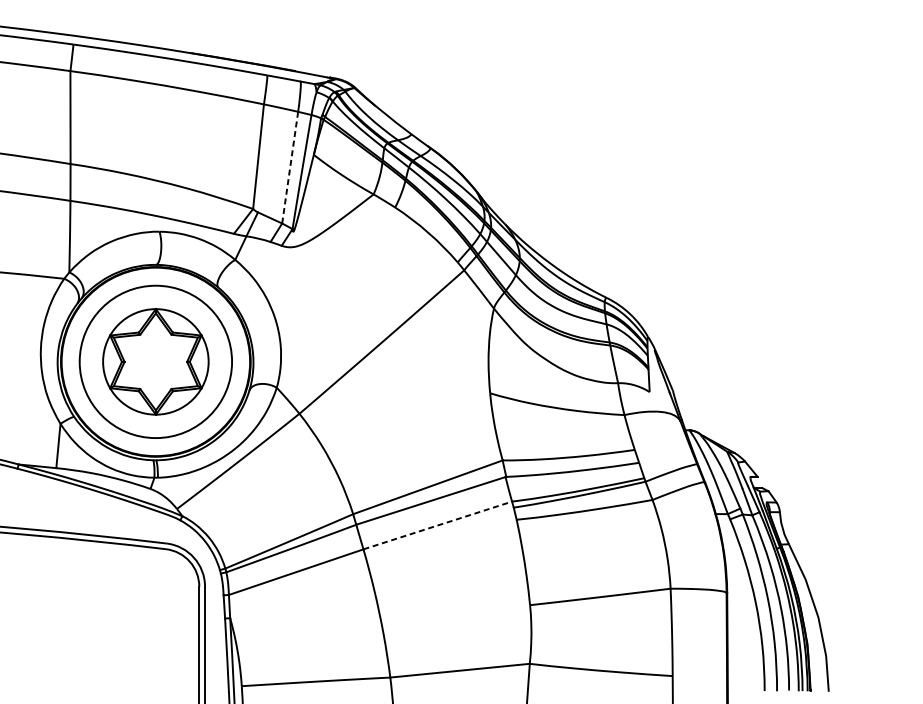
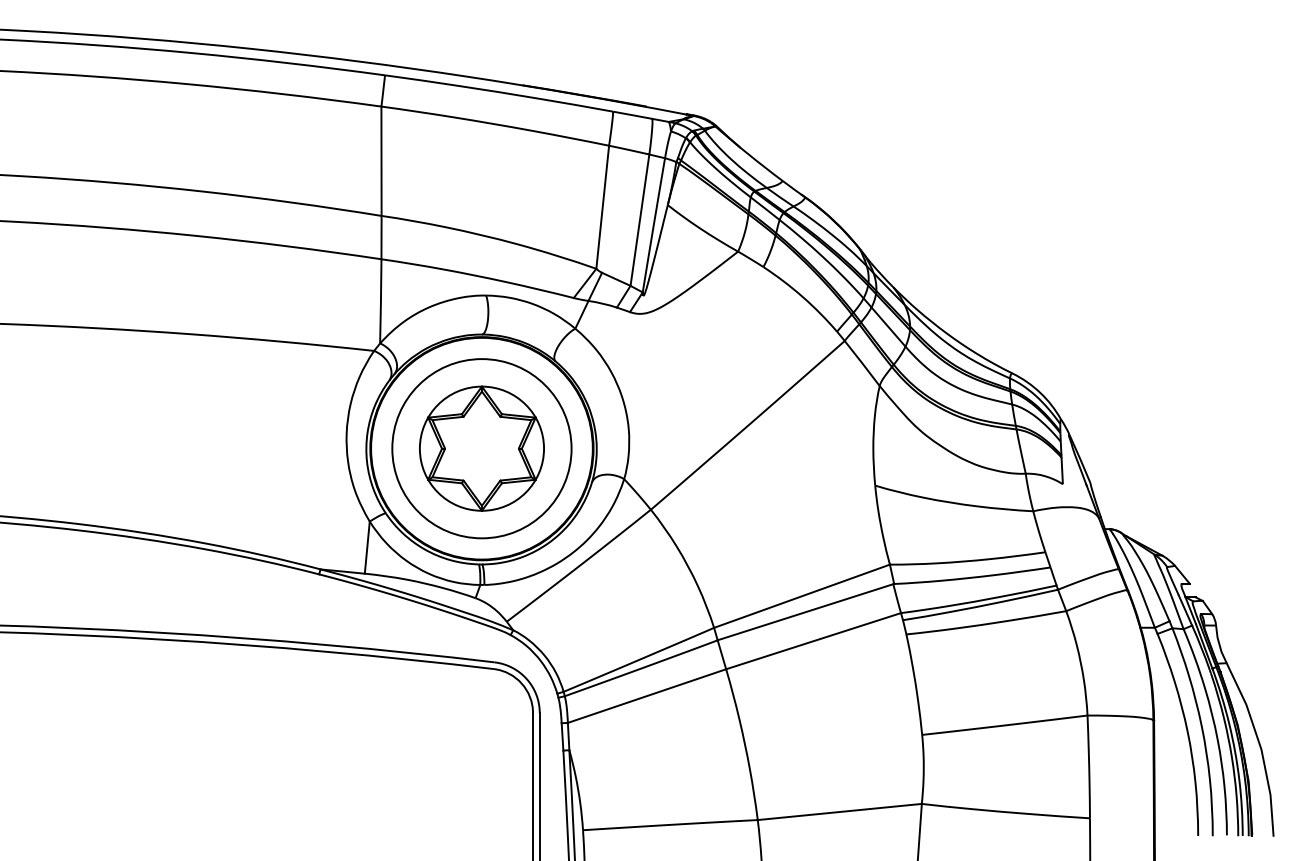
line: (289, 167) -> (639, 220), dashed -> solid
line: (437, 525) -> (813, 641), dashed -> solid

